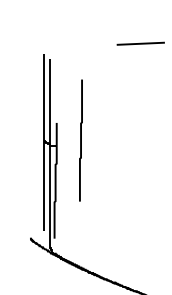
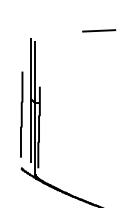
line: (80, 140) -> (21, 114), moved

